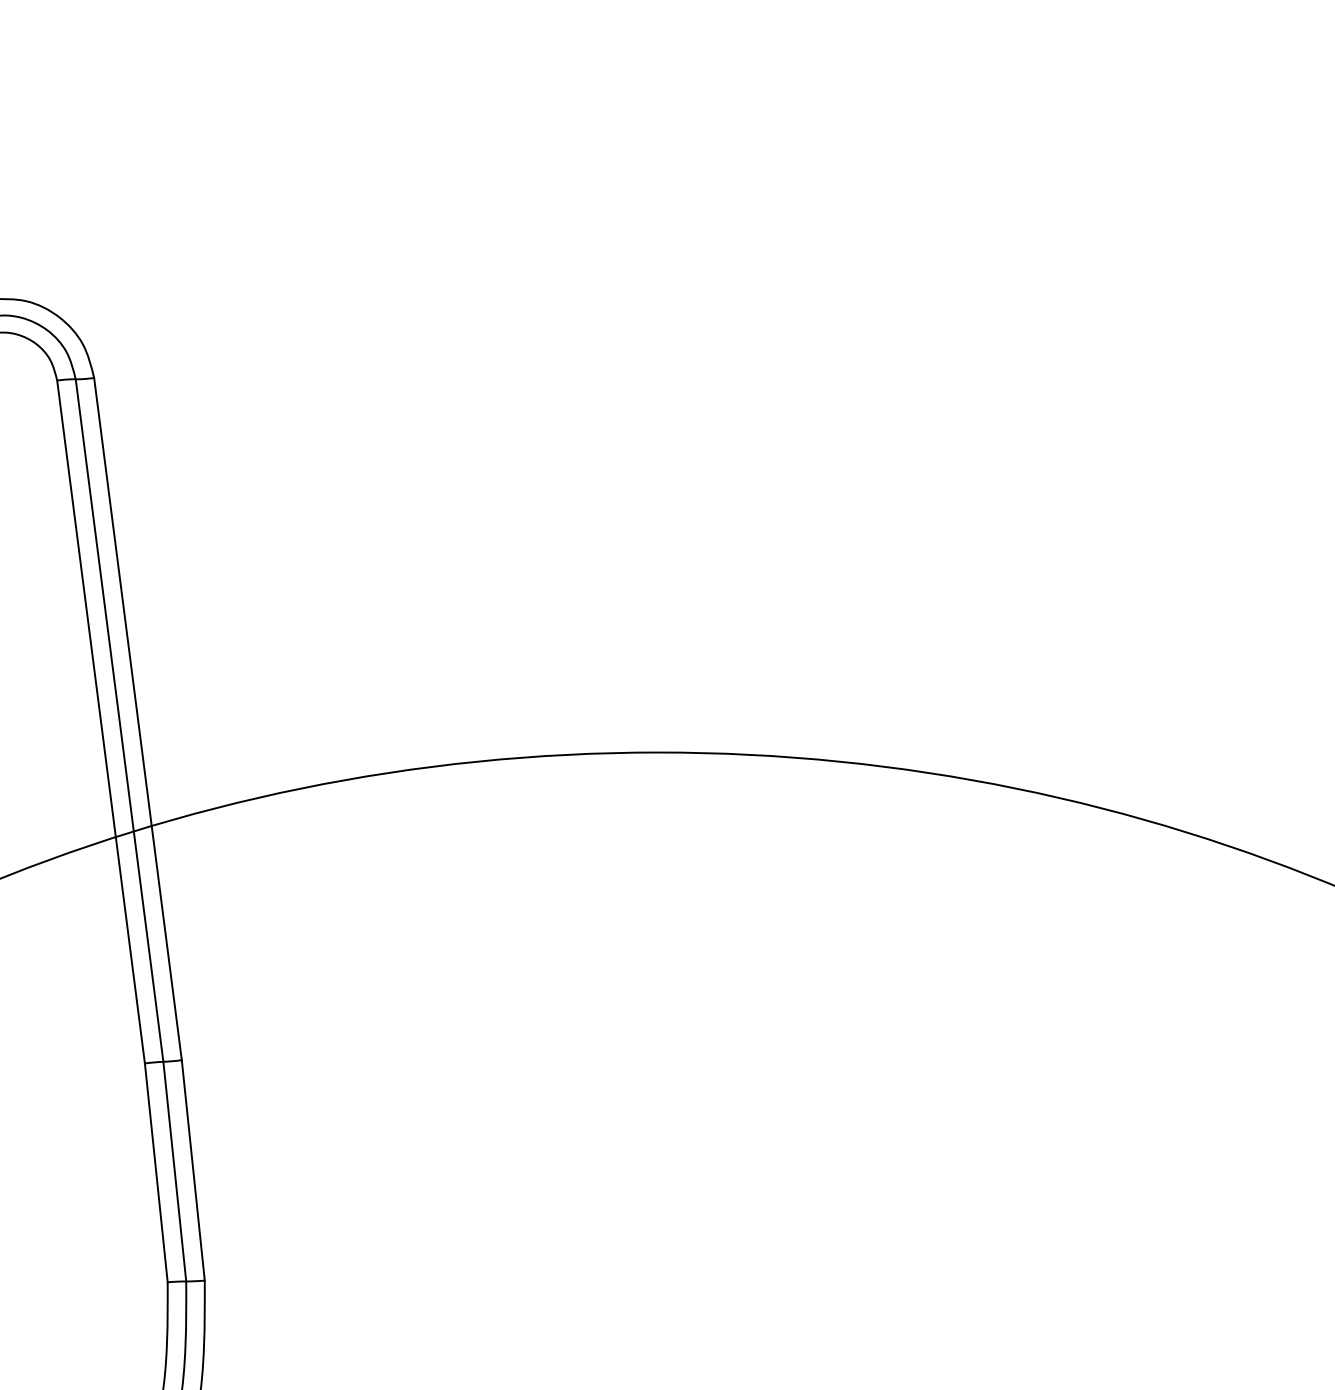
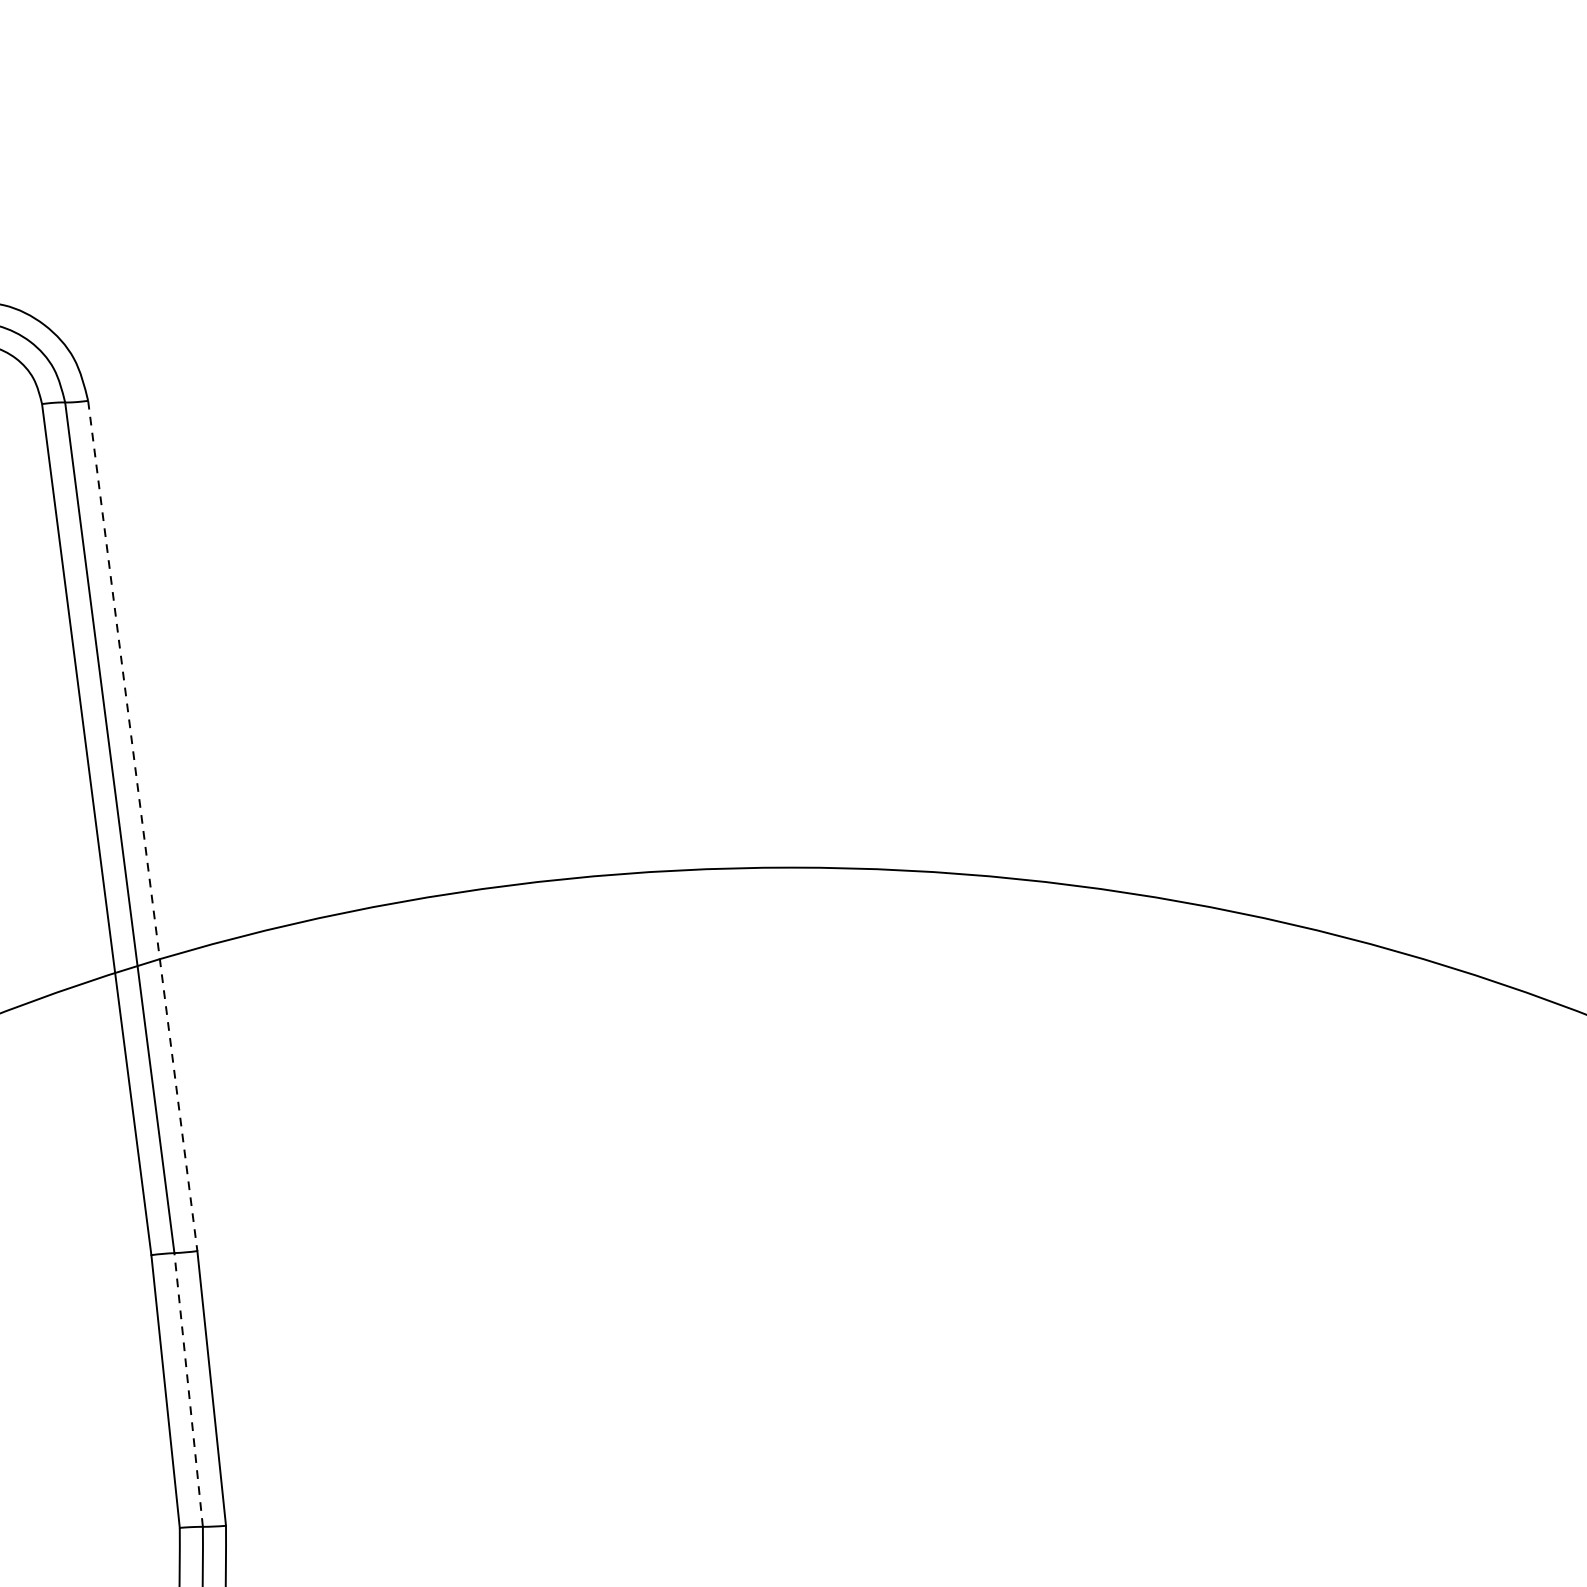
line: (137, 719) -> (142, 826), solid -> dashed
line: (174, 1171) -> (188, 1389), solid -> dashed

